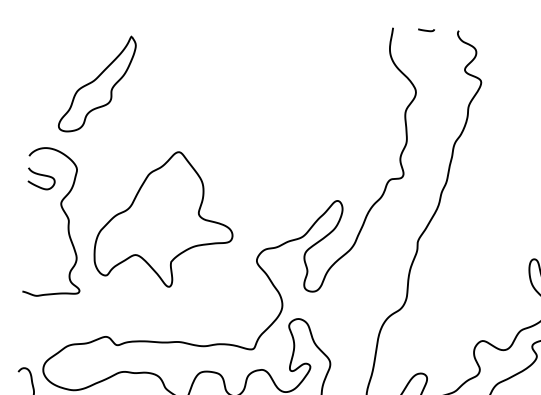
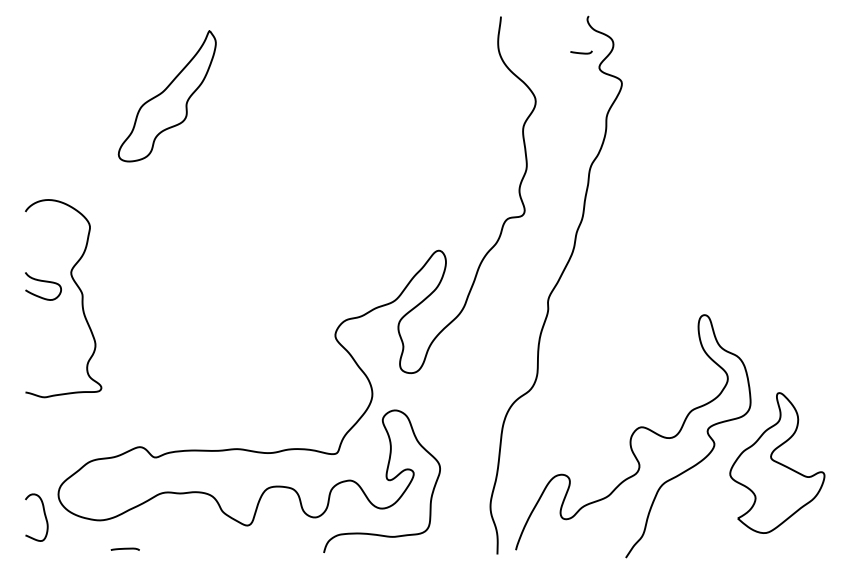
curve: (426, 30) -> (581, 52), moved
part: (96, 84) -> (166, 96), moved
curve: (42, 176) -> (44, 282), moved
part: (165, 219) -> (210, 286), removed

